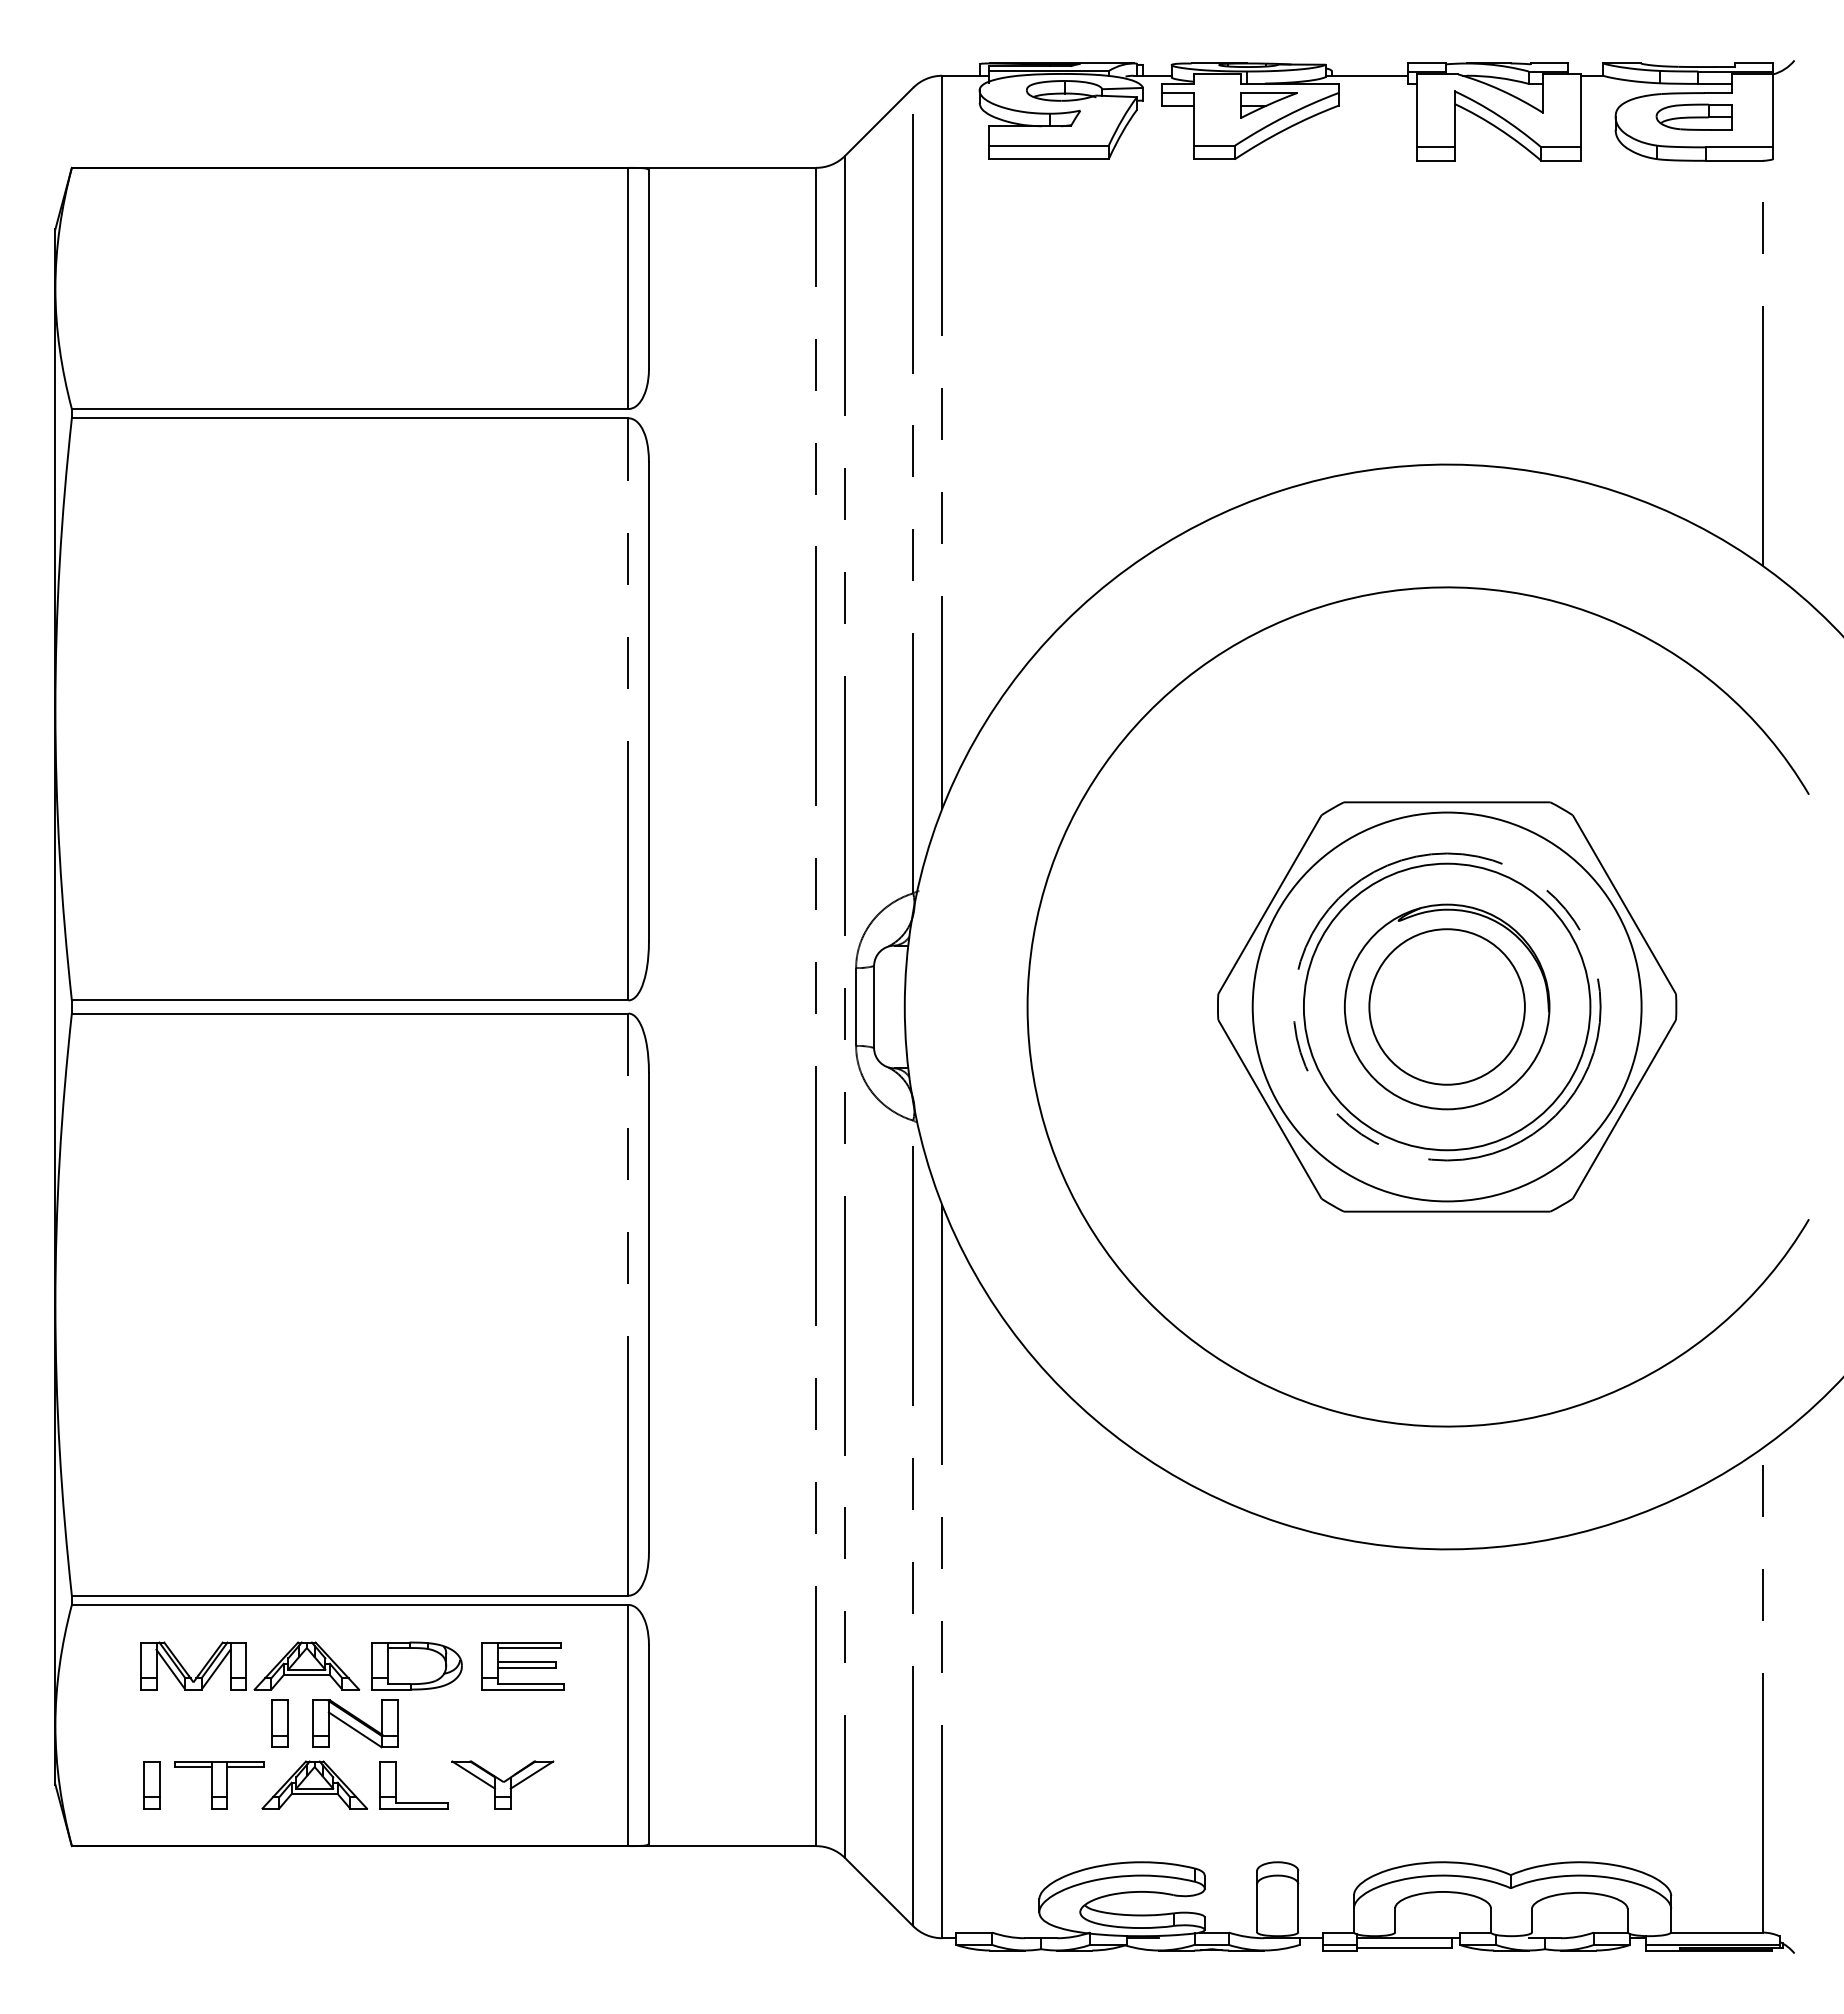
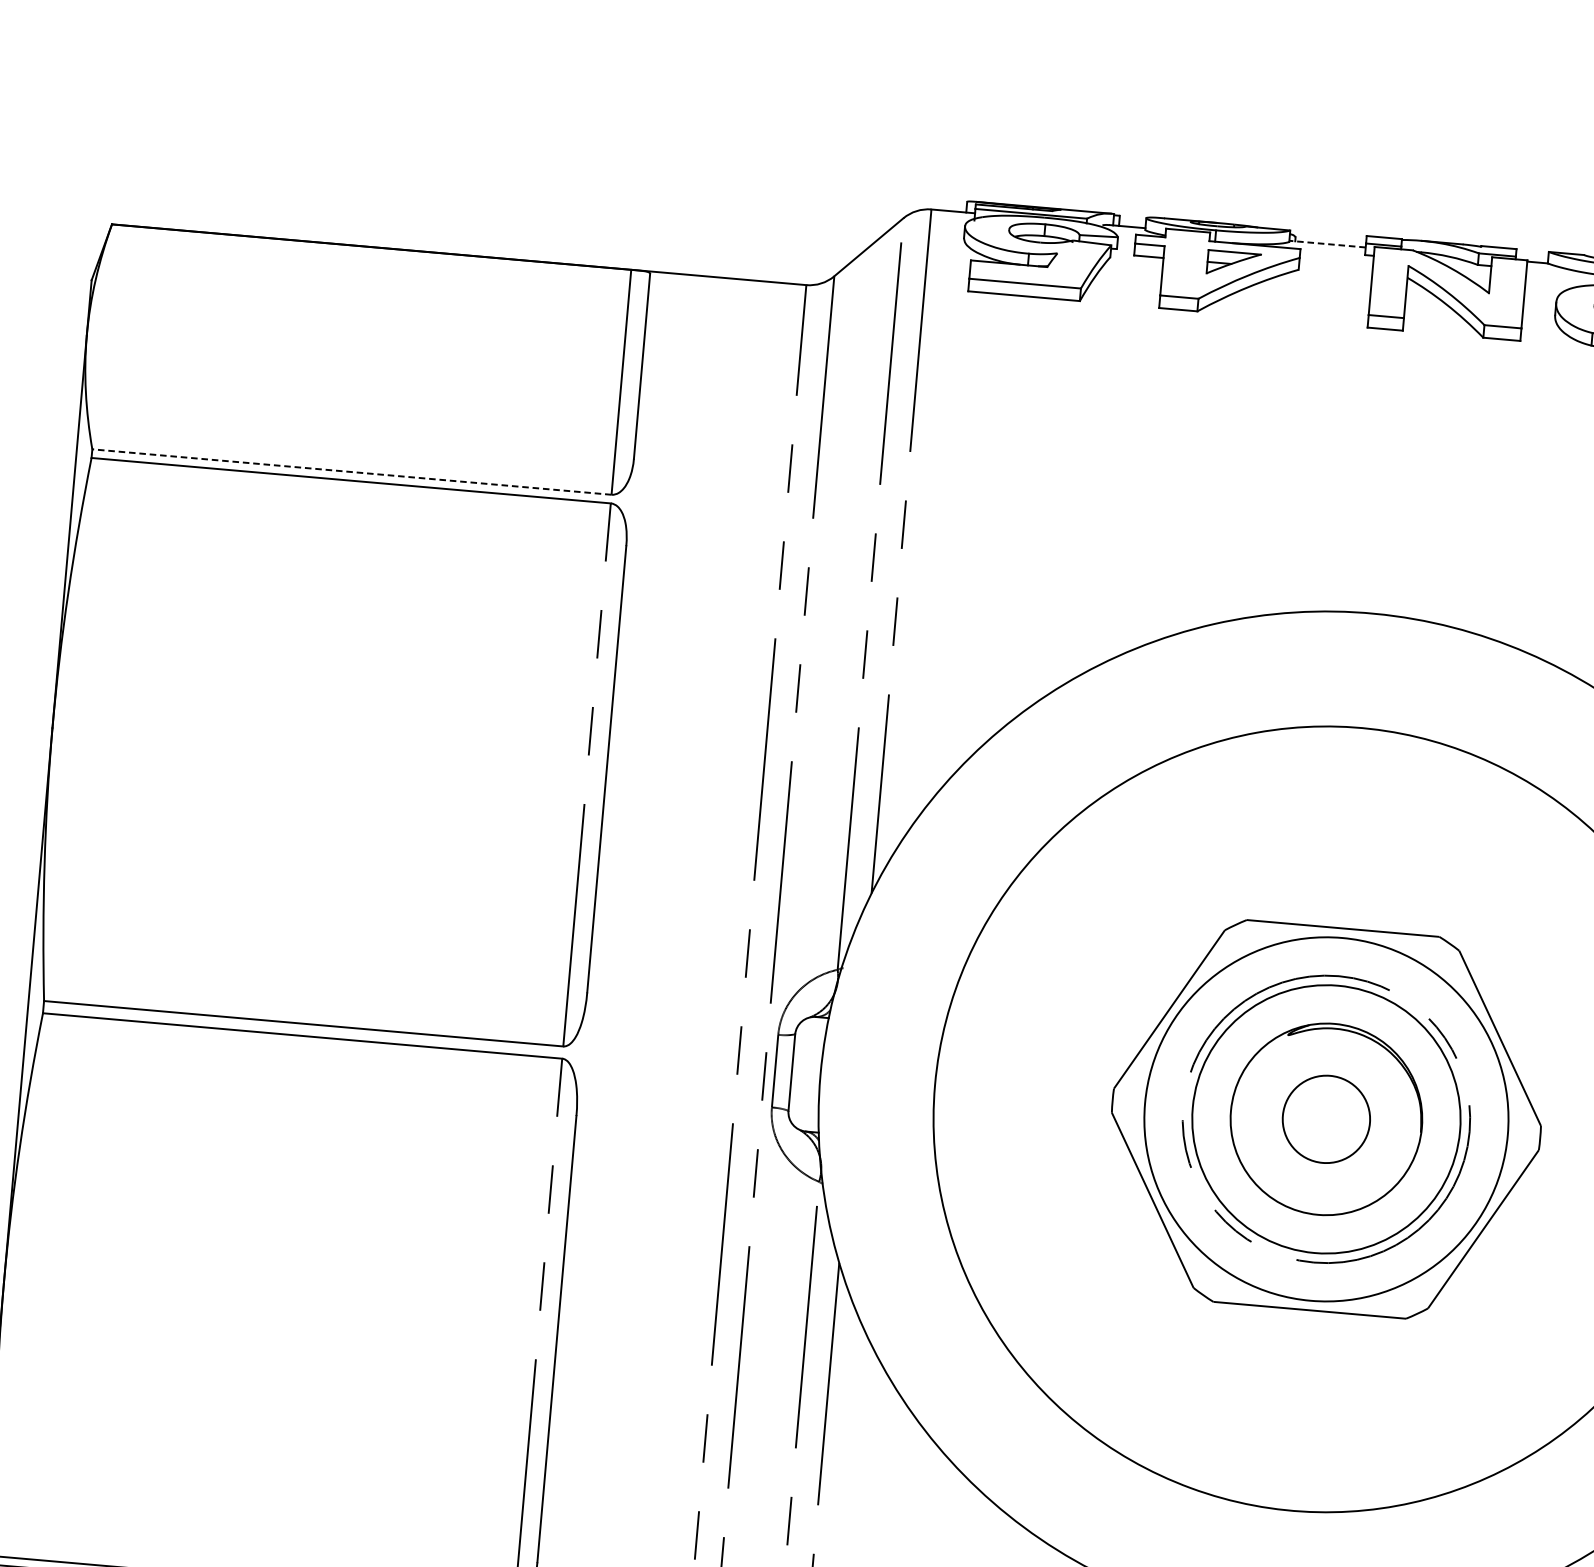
line: (1366, 75) -> (1327, 243), solid -> dashed
line: (349, 409) -> (351, 472), solid -> dashed
circle: (1446, 1006) -> (1325, 1118), size x0.6

